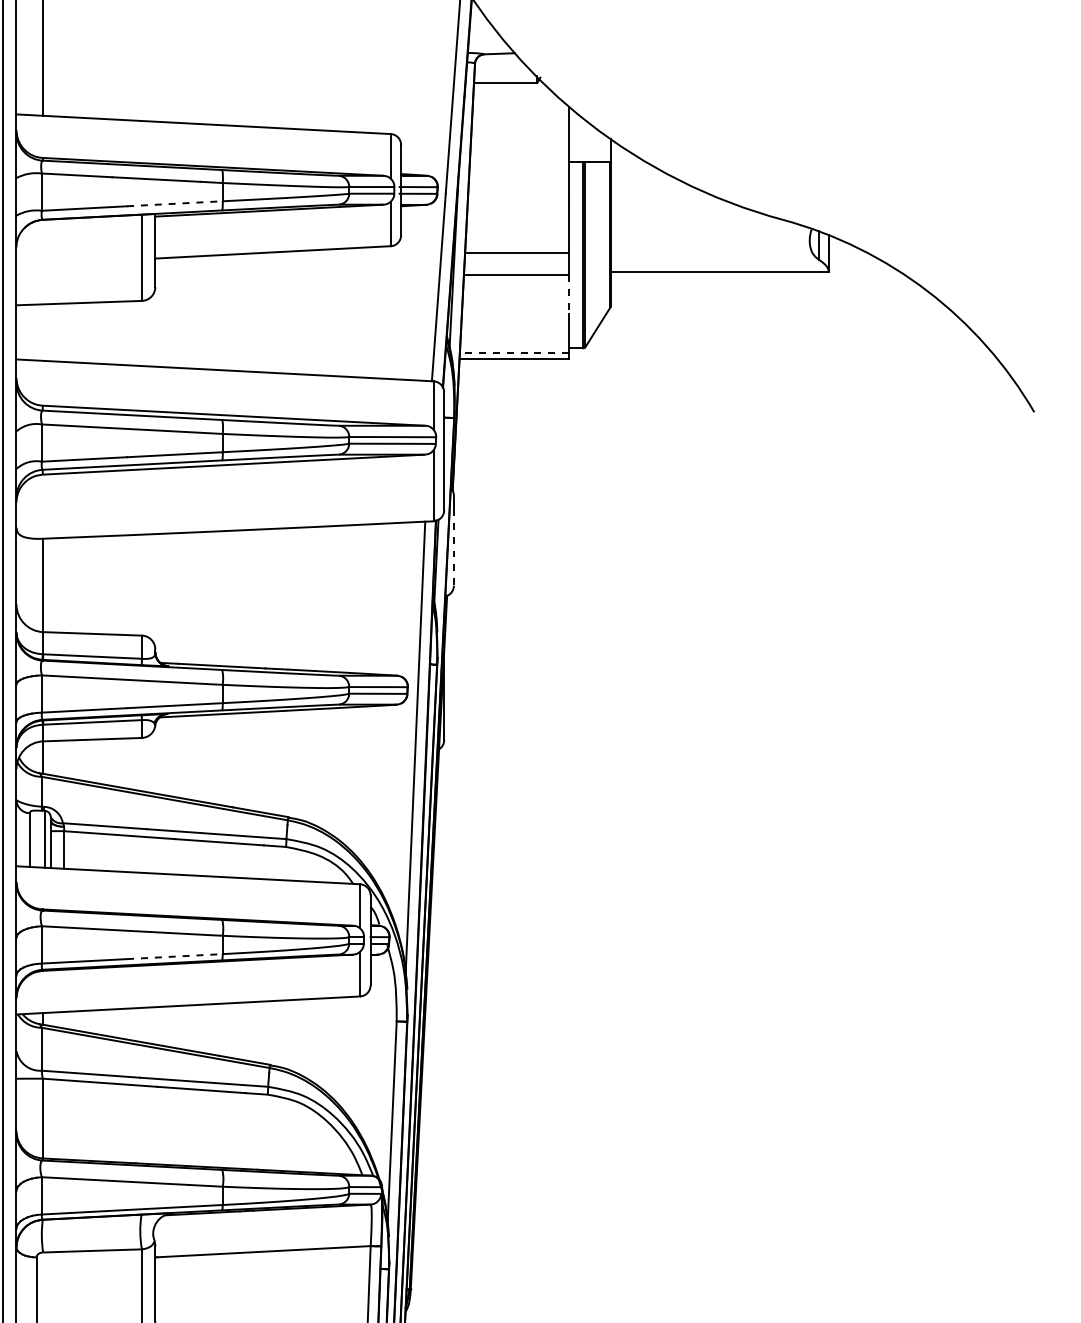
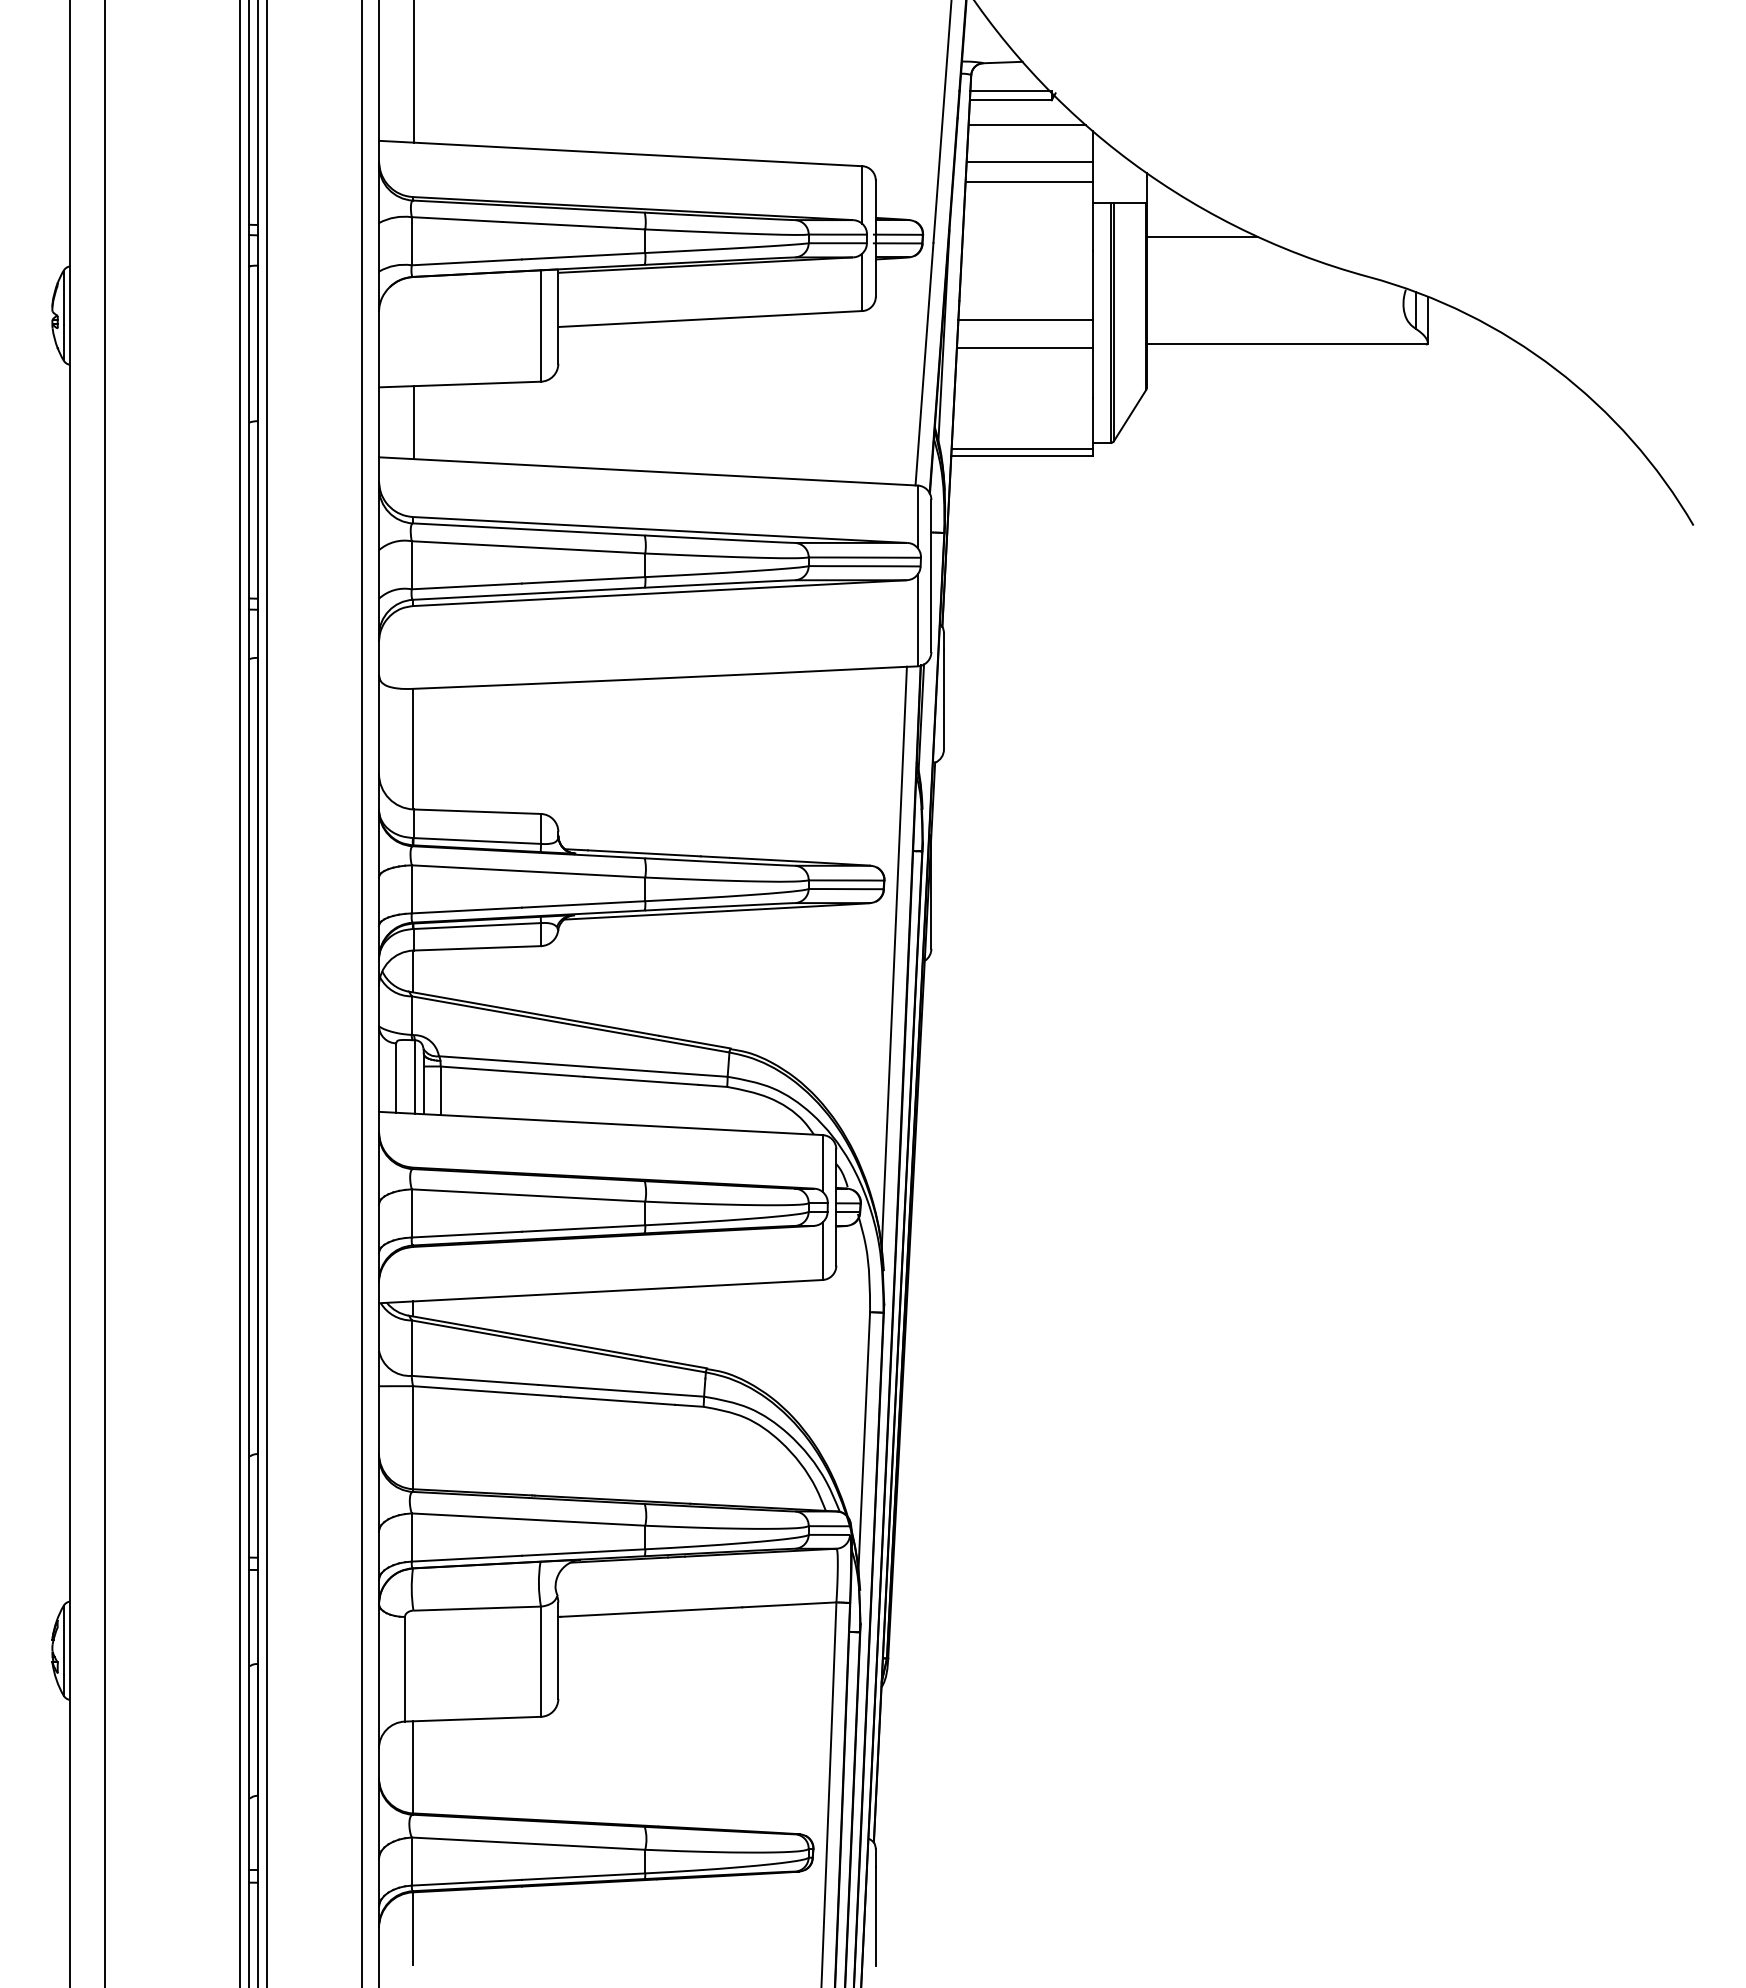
line: (505, 76) -> (1010, 91), added
line: (517, 101) -> (1026, 124), added
line: (520, 130) -> (1029, 161), added
line: (519, 146) -> (1028, 182), added
line: (653, 188) -> (1201, 236), added
line: (174, 203) -> (583, 256), dashed -> solid
line: (568, 294) -> (1092, 373), dashed -> solid
line: (43, 332) -> (413, 422), added
line: (514, 352) -> (1022, 448), dashed -> solid
line: (453, 546) -> (943, 699), dashed -> solid
line: (174, 956) -> (583, 1228), dashed -> solid

